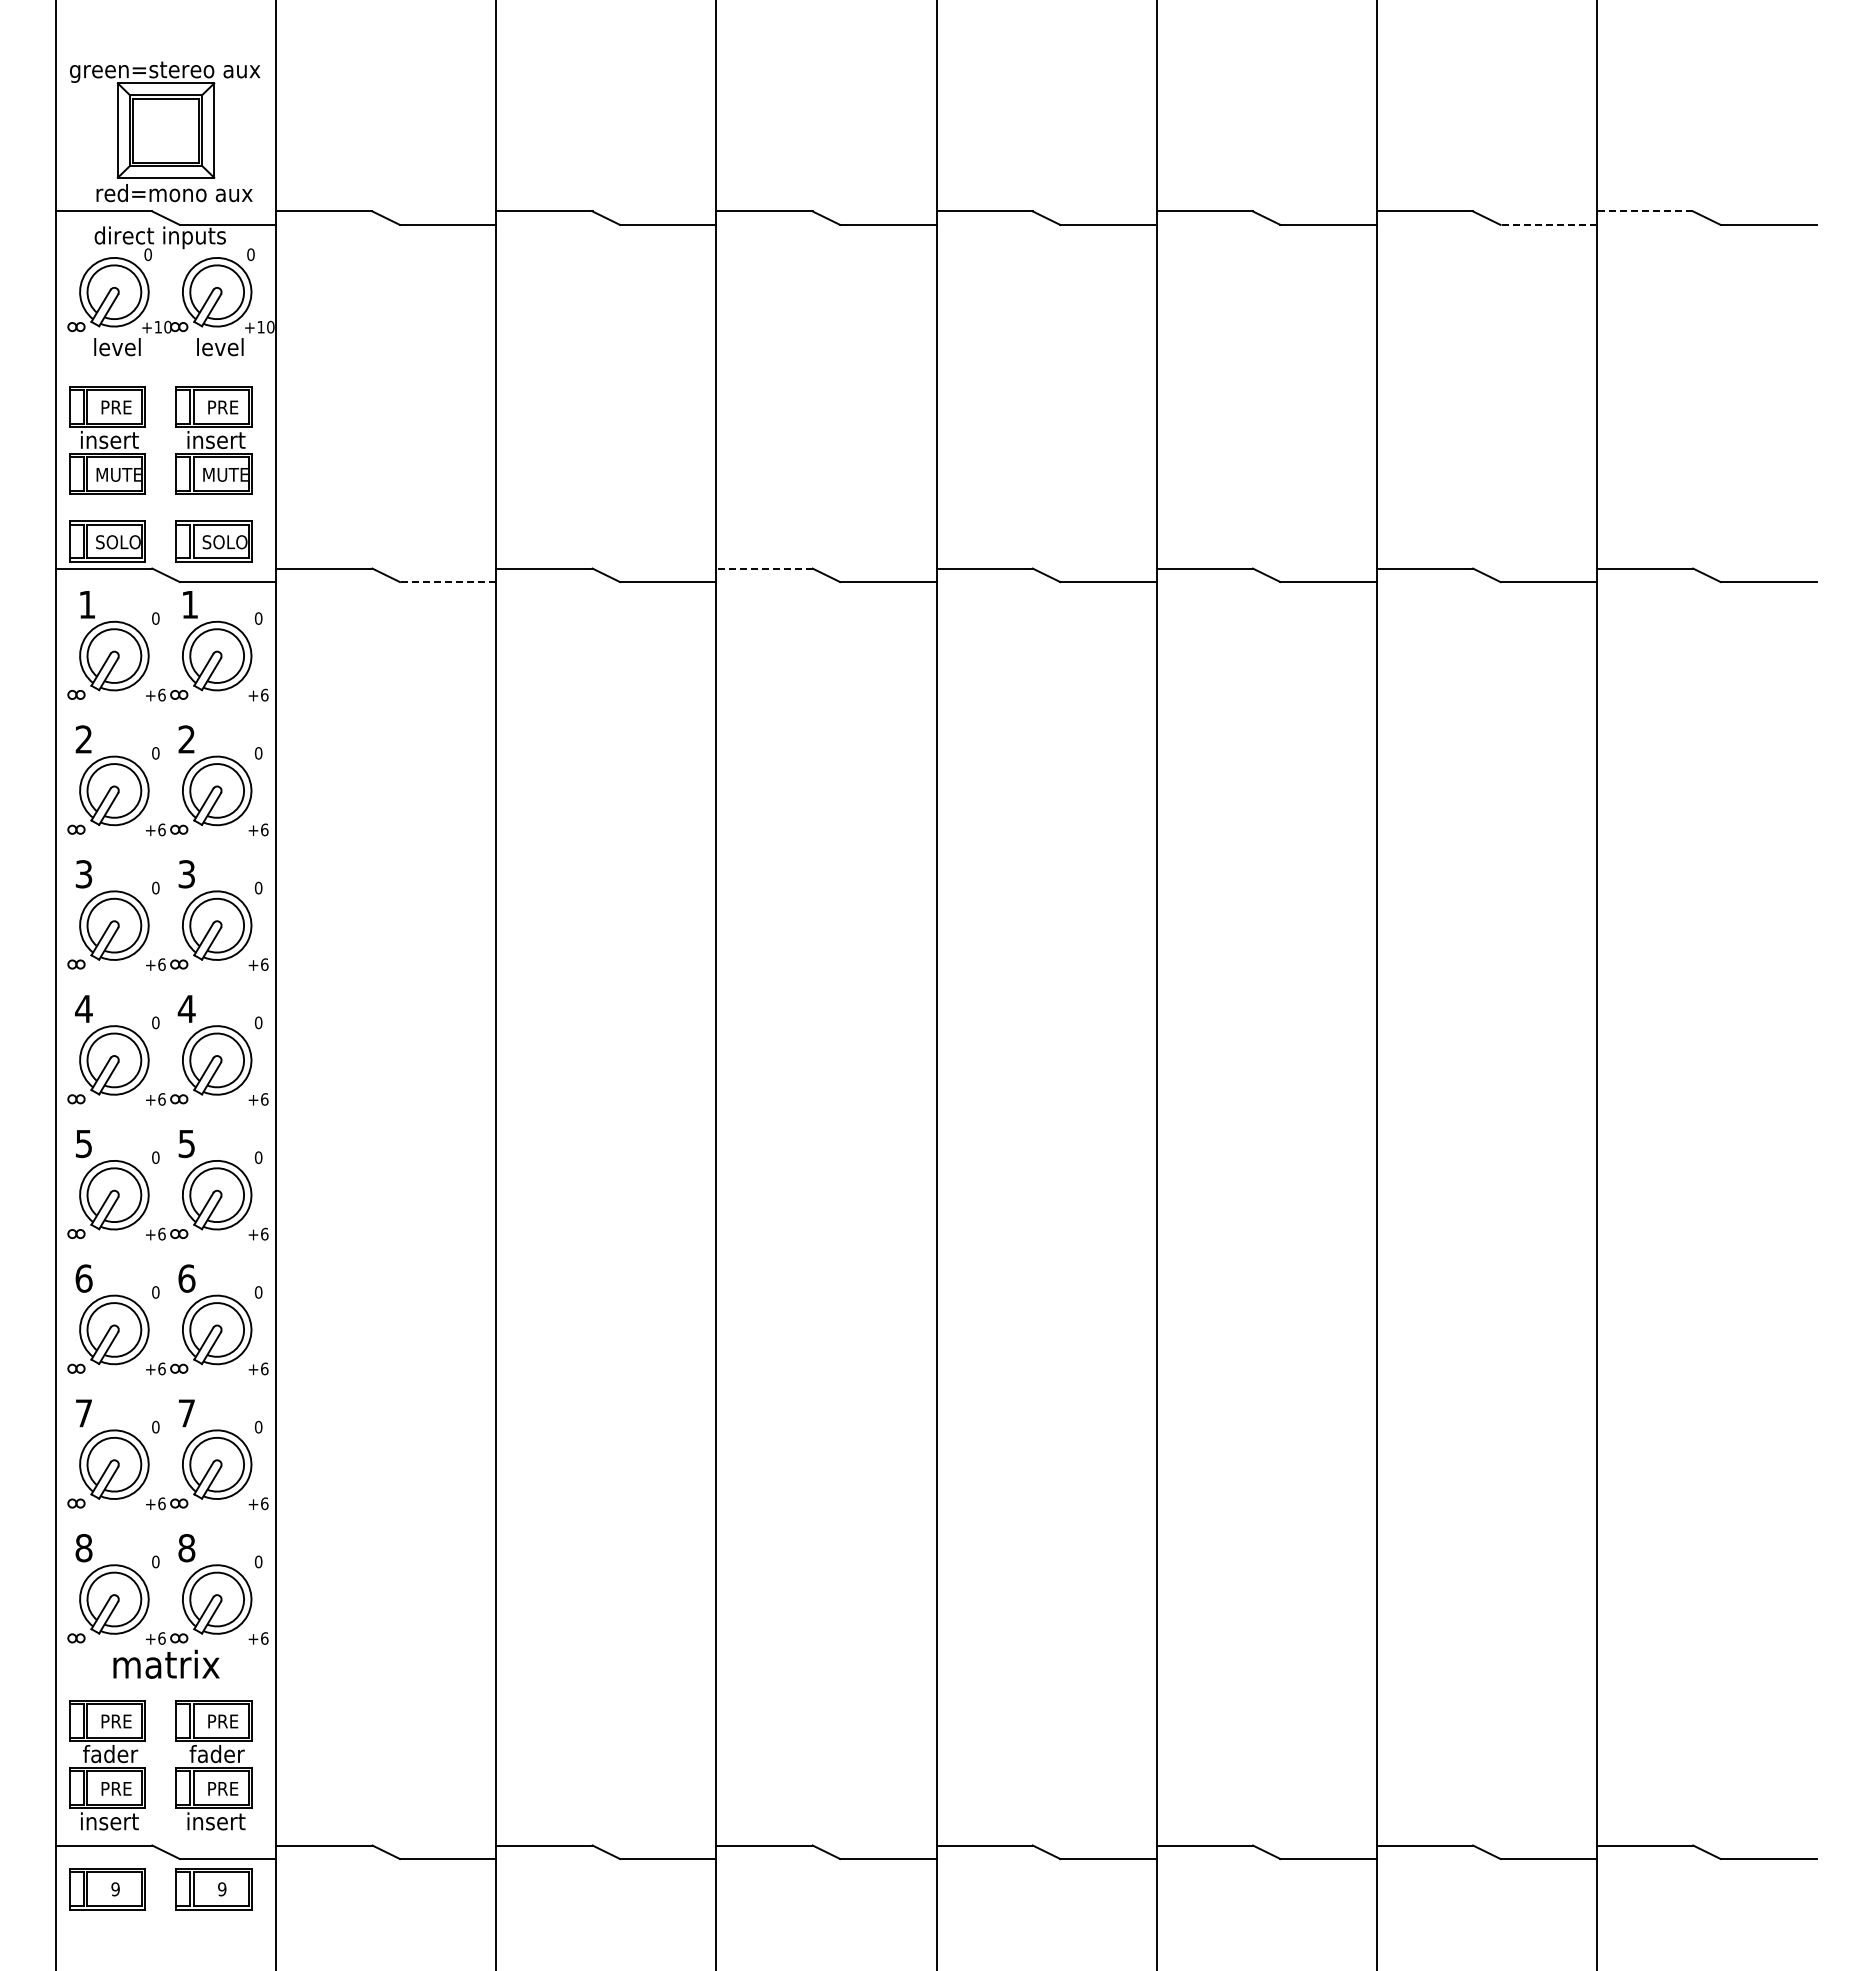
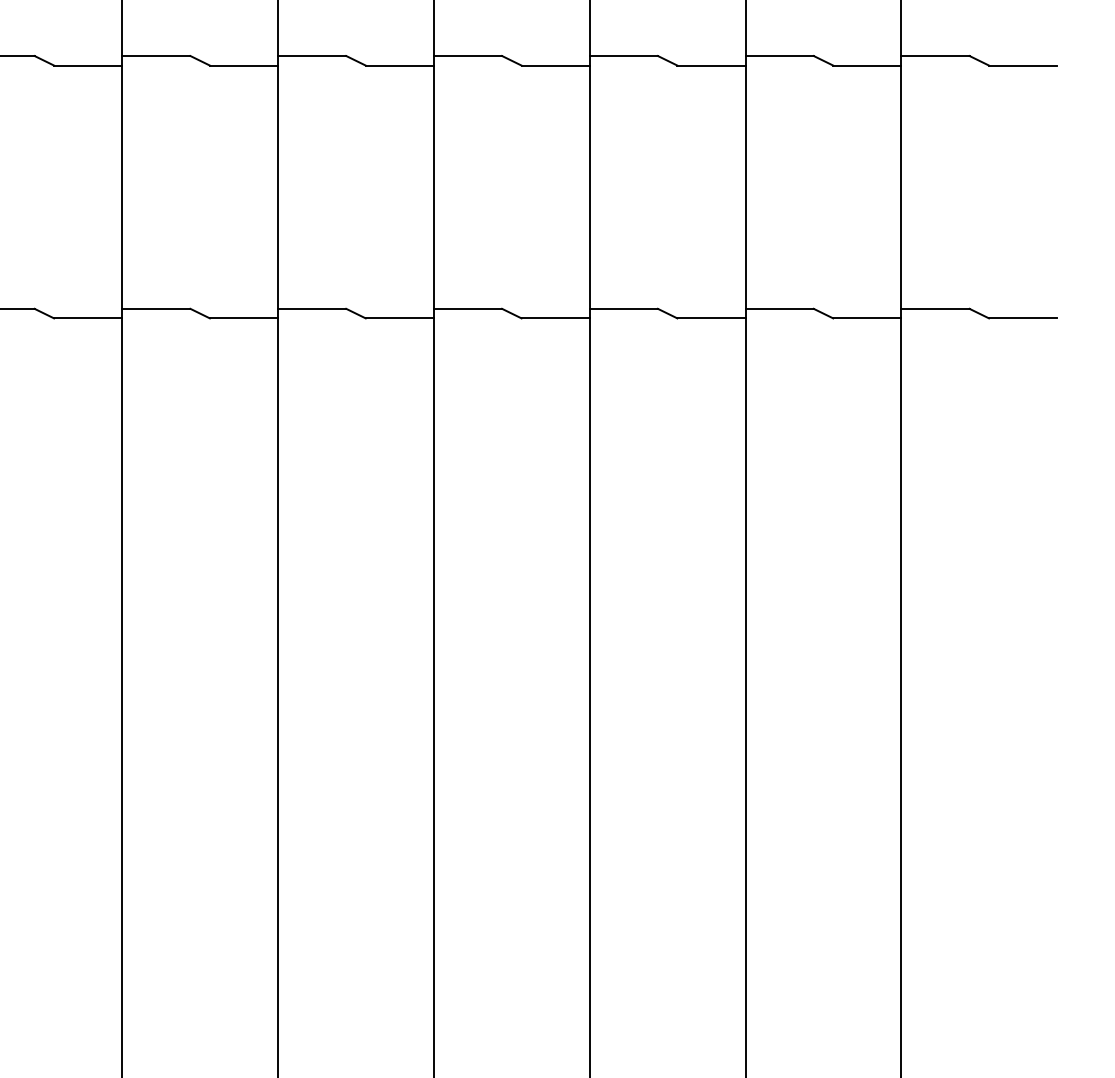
line: (1644, 211) -> (935, 56), dashed -> solid
line: (1548, 224) -> (867, 65), dashed -> solid
line: (764, 568) -> (312, 308), dashed -> solid
line: (447, 582) -> (87, 318), dashed -> solid

